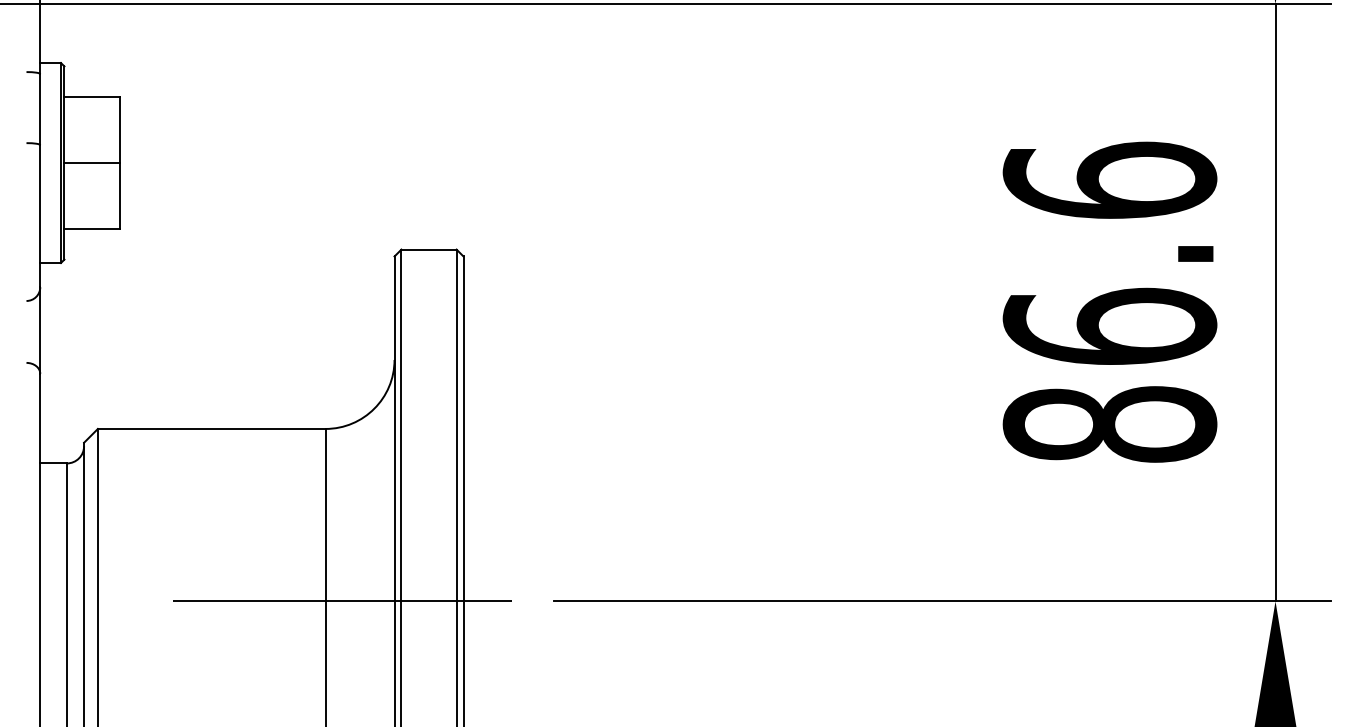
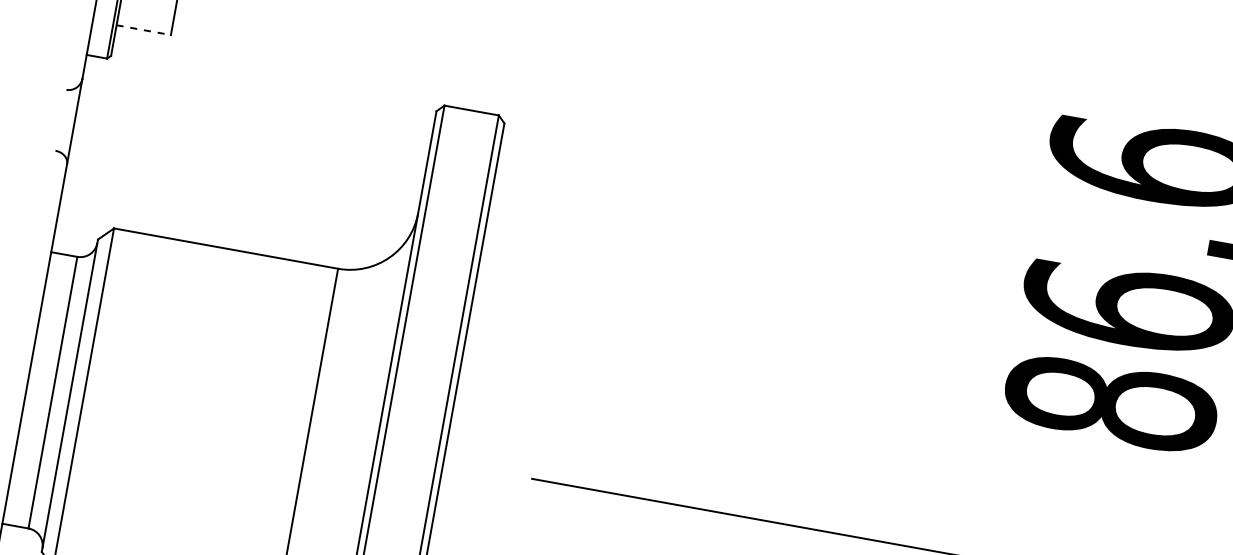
line: (92, 228) -> (144, 30), solid -> dashed
line: (342, 601) -> (324, 441), removed

